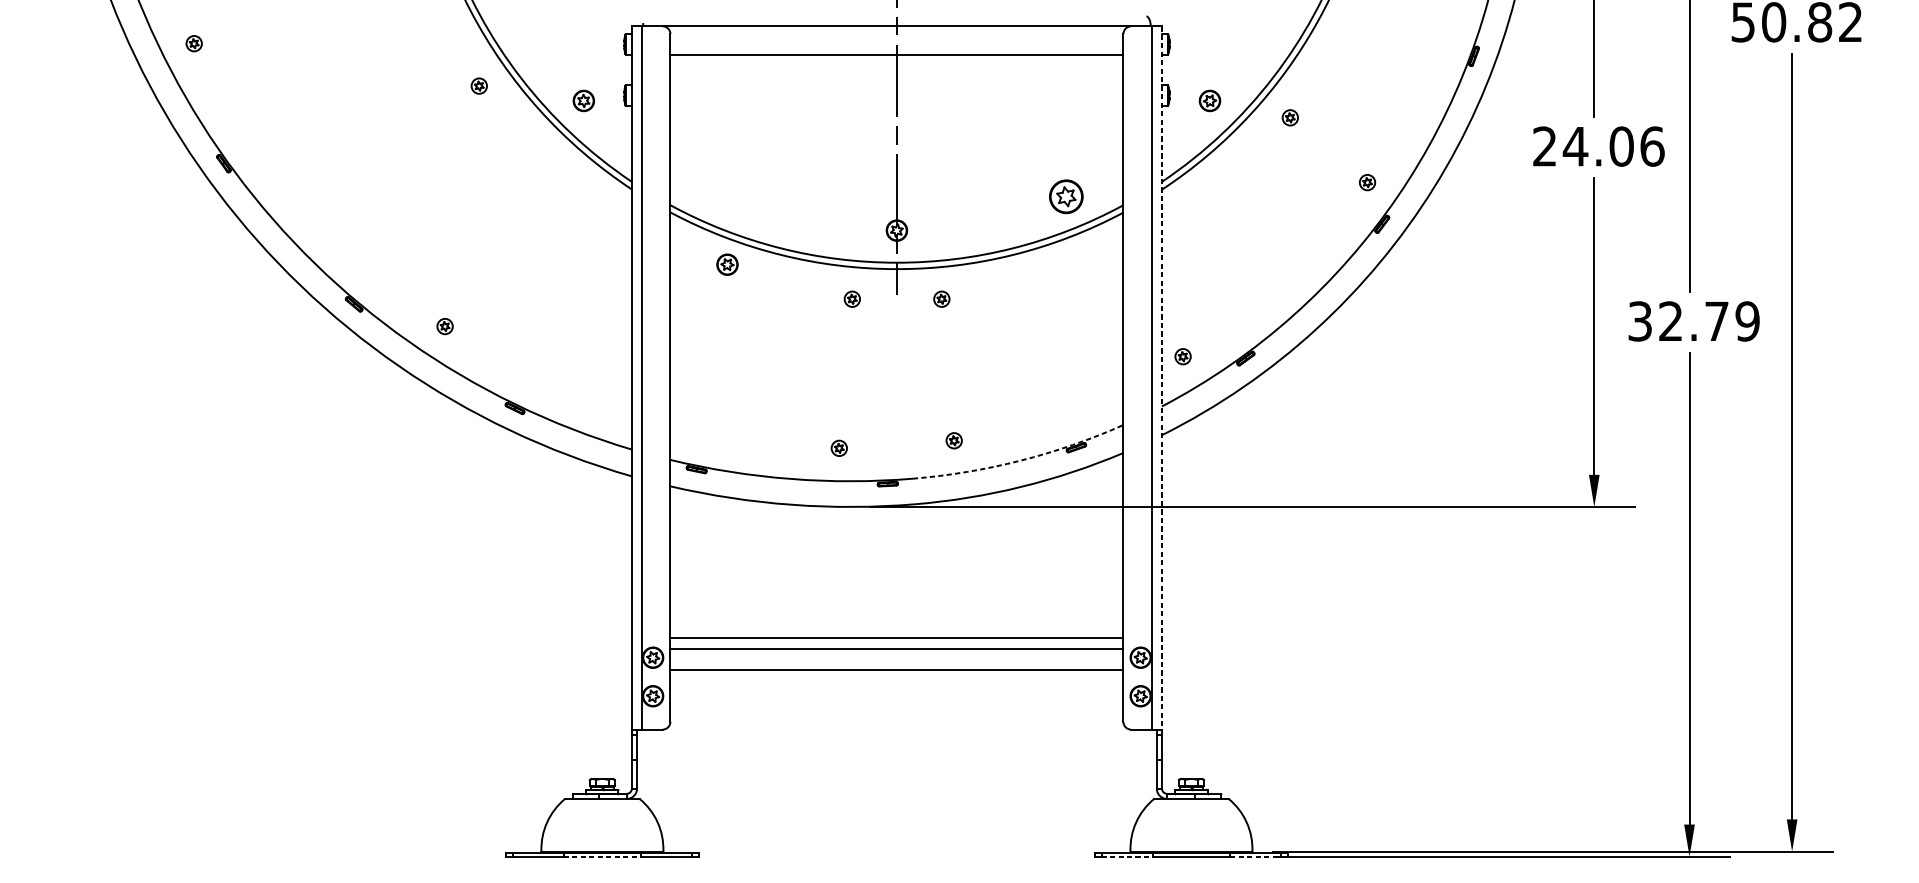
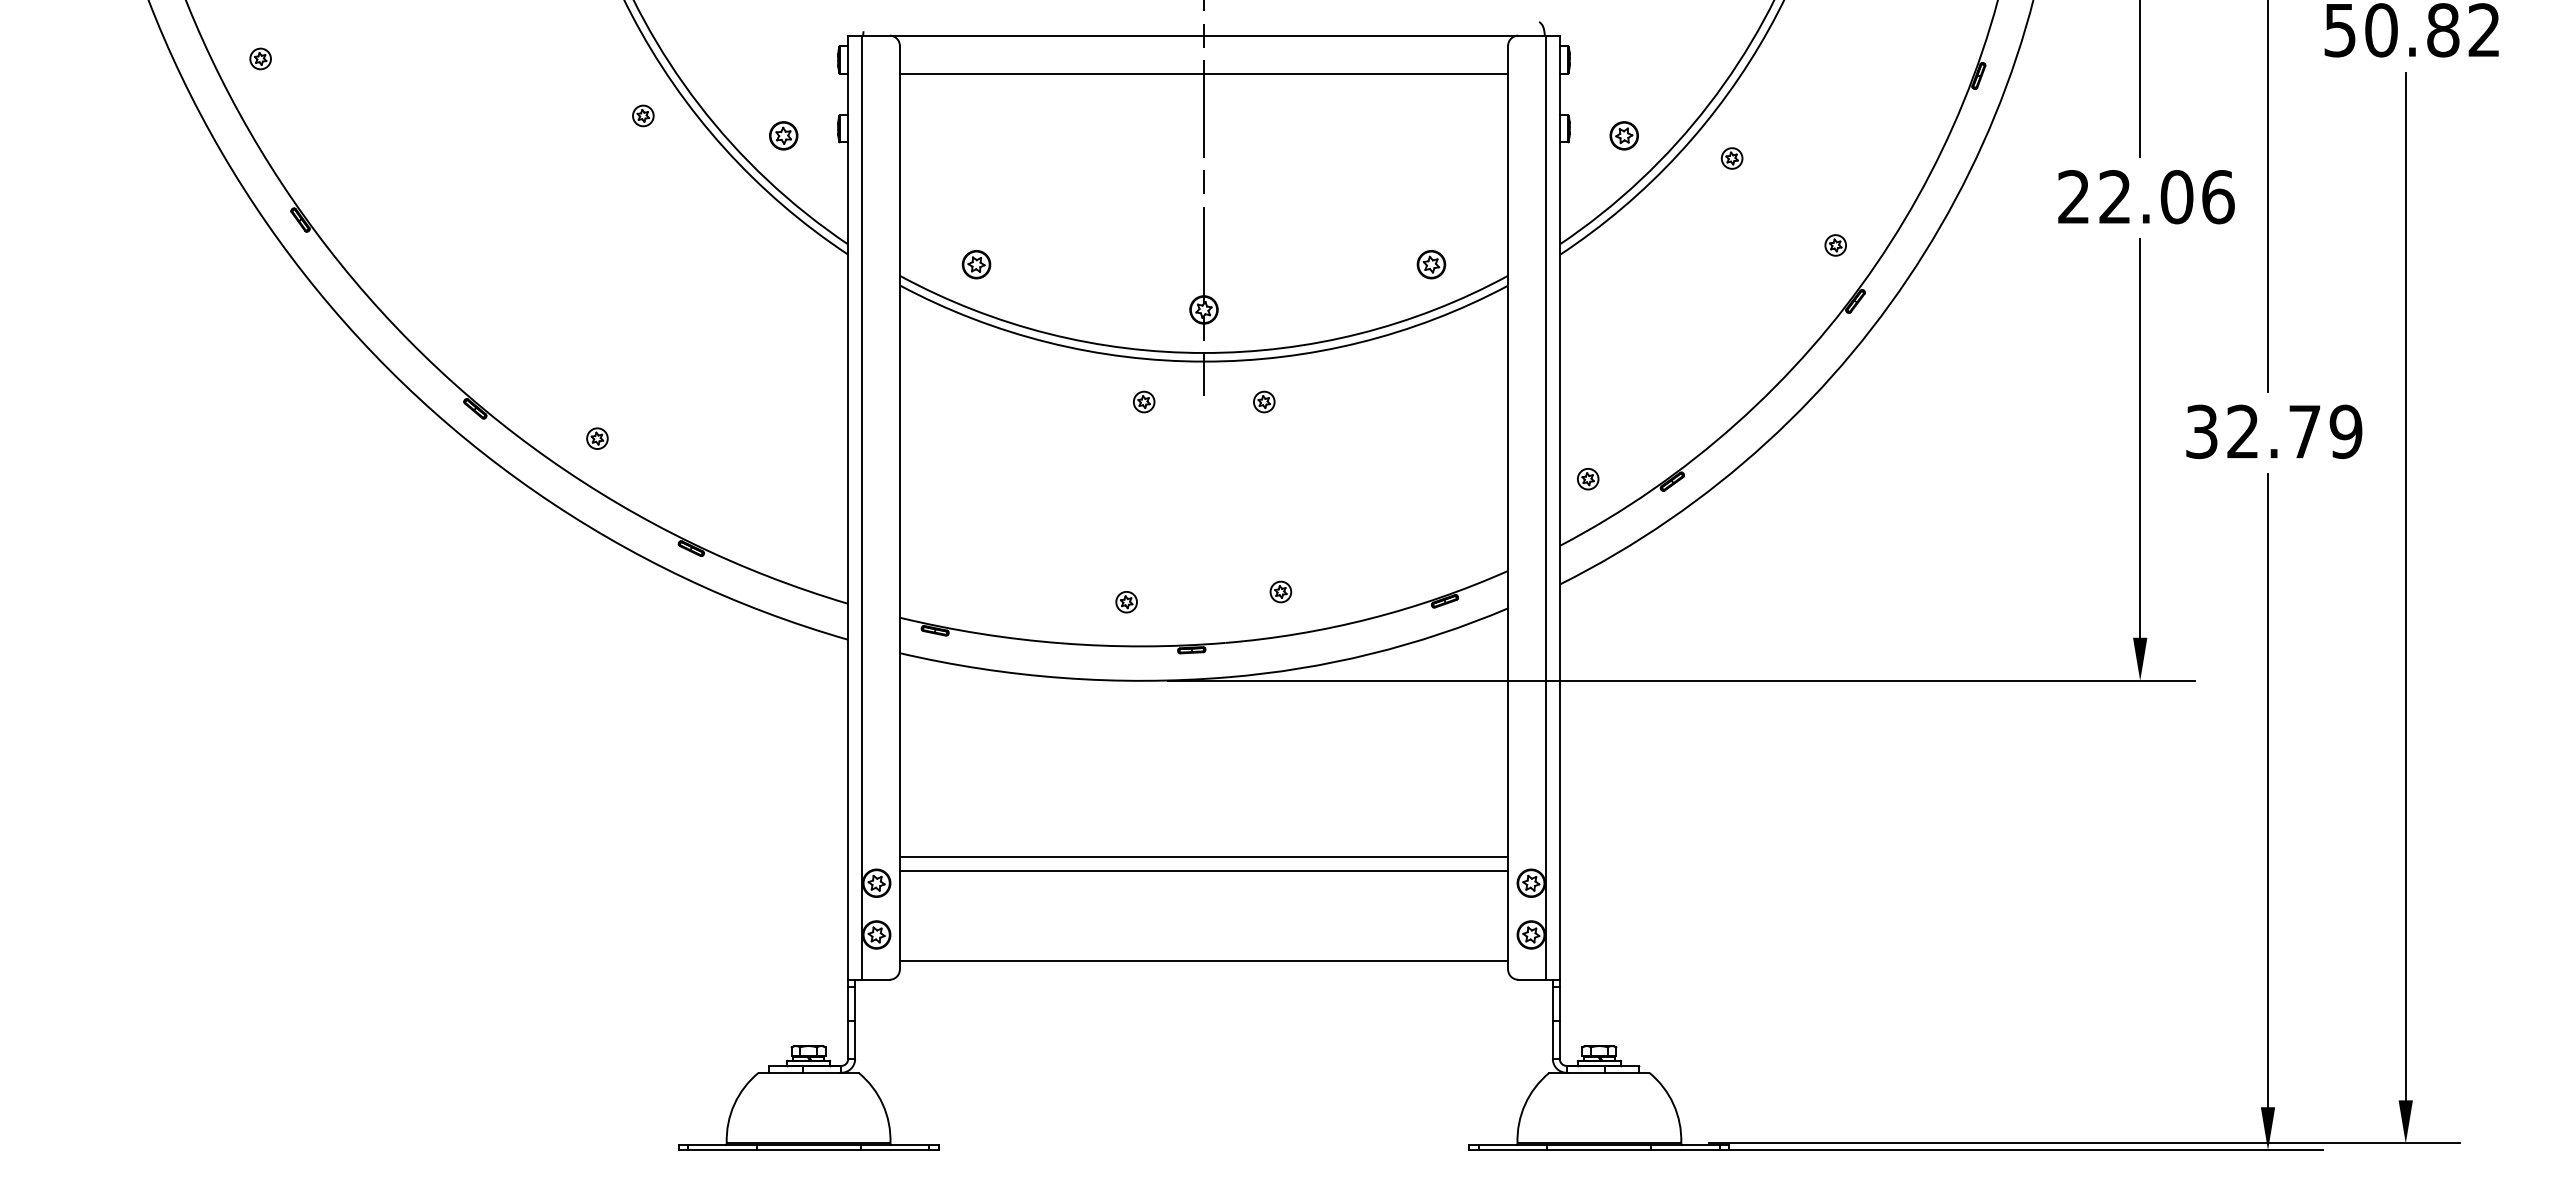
text: (1575, 146) -> (2115, 196), 24.06 -> 22.06
part: (1066, 196) -> (1431, 264), size x0.62
part: (727, 264) -> (976, 264), moved
line: (1161, 378) -> (1559, 508), dashed -> solid
arc: (1020, 460) -> (1369, 618), dashed -> solid
line: (896, 669) -> (1203, 960), moved
line: (602, 856) -> (808, 1150), dashed -> solid
line: (1127, 856) -> (1513, 1150), dashed -> solid
line: (1256, 856) -> (1686, 1150), dashed -> solid

